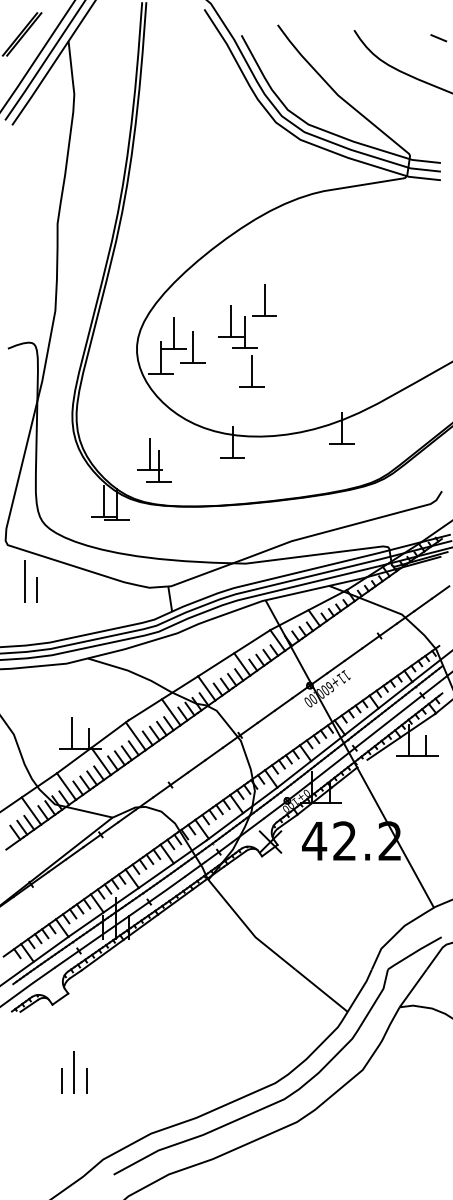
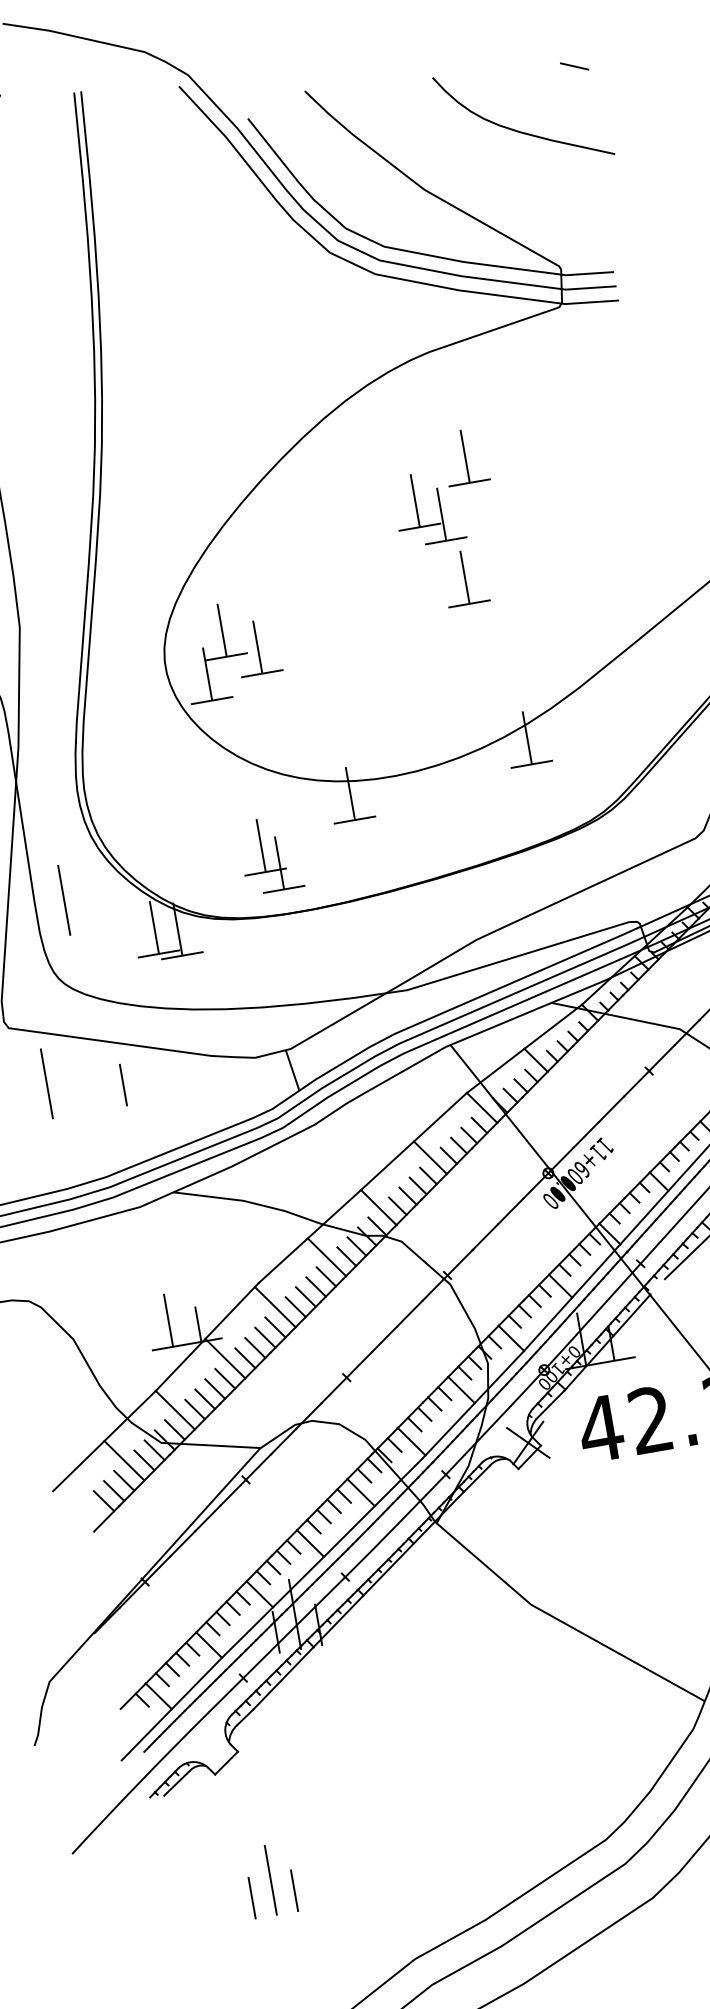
part: (247, 335) -> (447, 519), moved
part: (154, 460) -> (270, 855), moved
line: (53, 475) -> (64, 899), added
line: (36, 589) -> (121, 1083), moved

